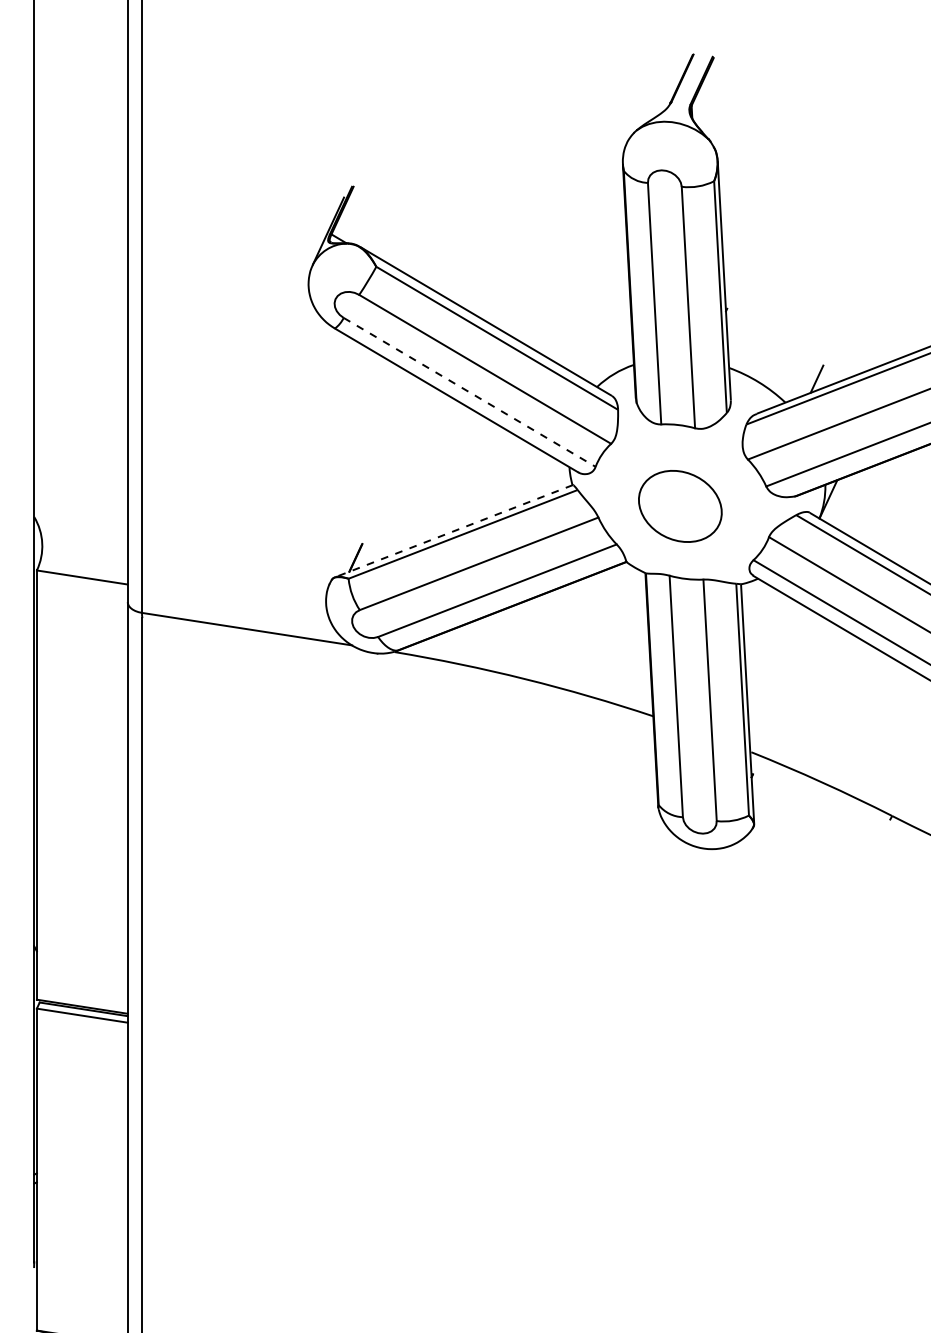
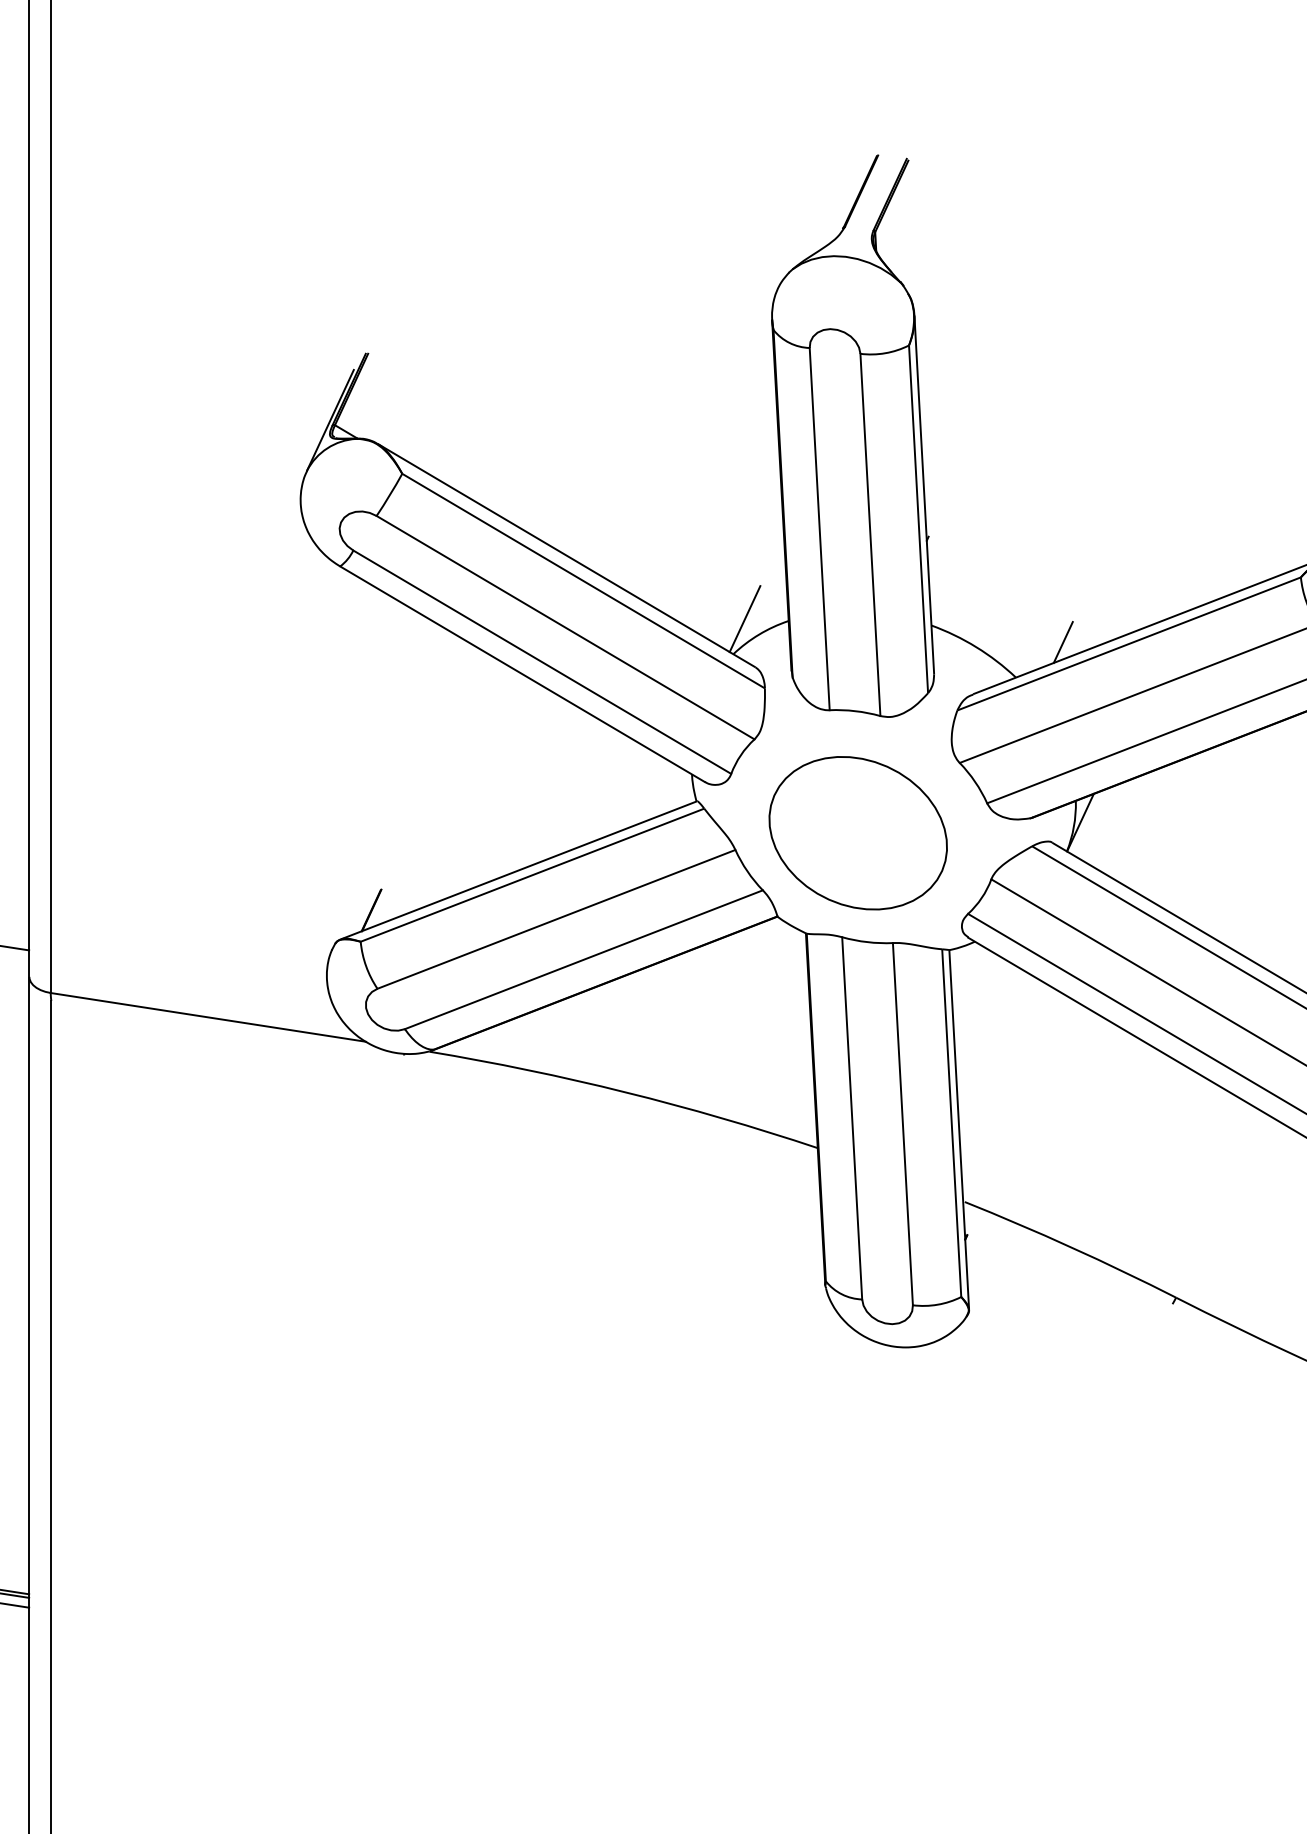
line: (604, 363) -> (744, 618), added
line: (470, 392) -> (543, 662), dashed -> solid
part: (680, 506) -> (858, 833), size x1.43
line: (454, 530) -> (519, 869), dashed -> solid

